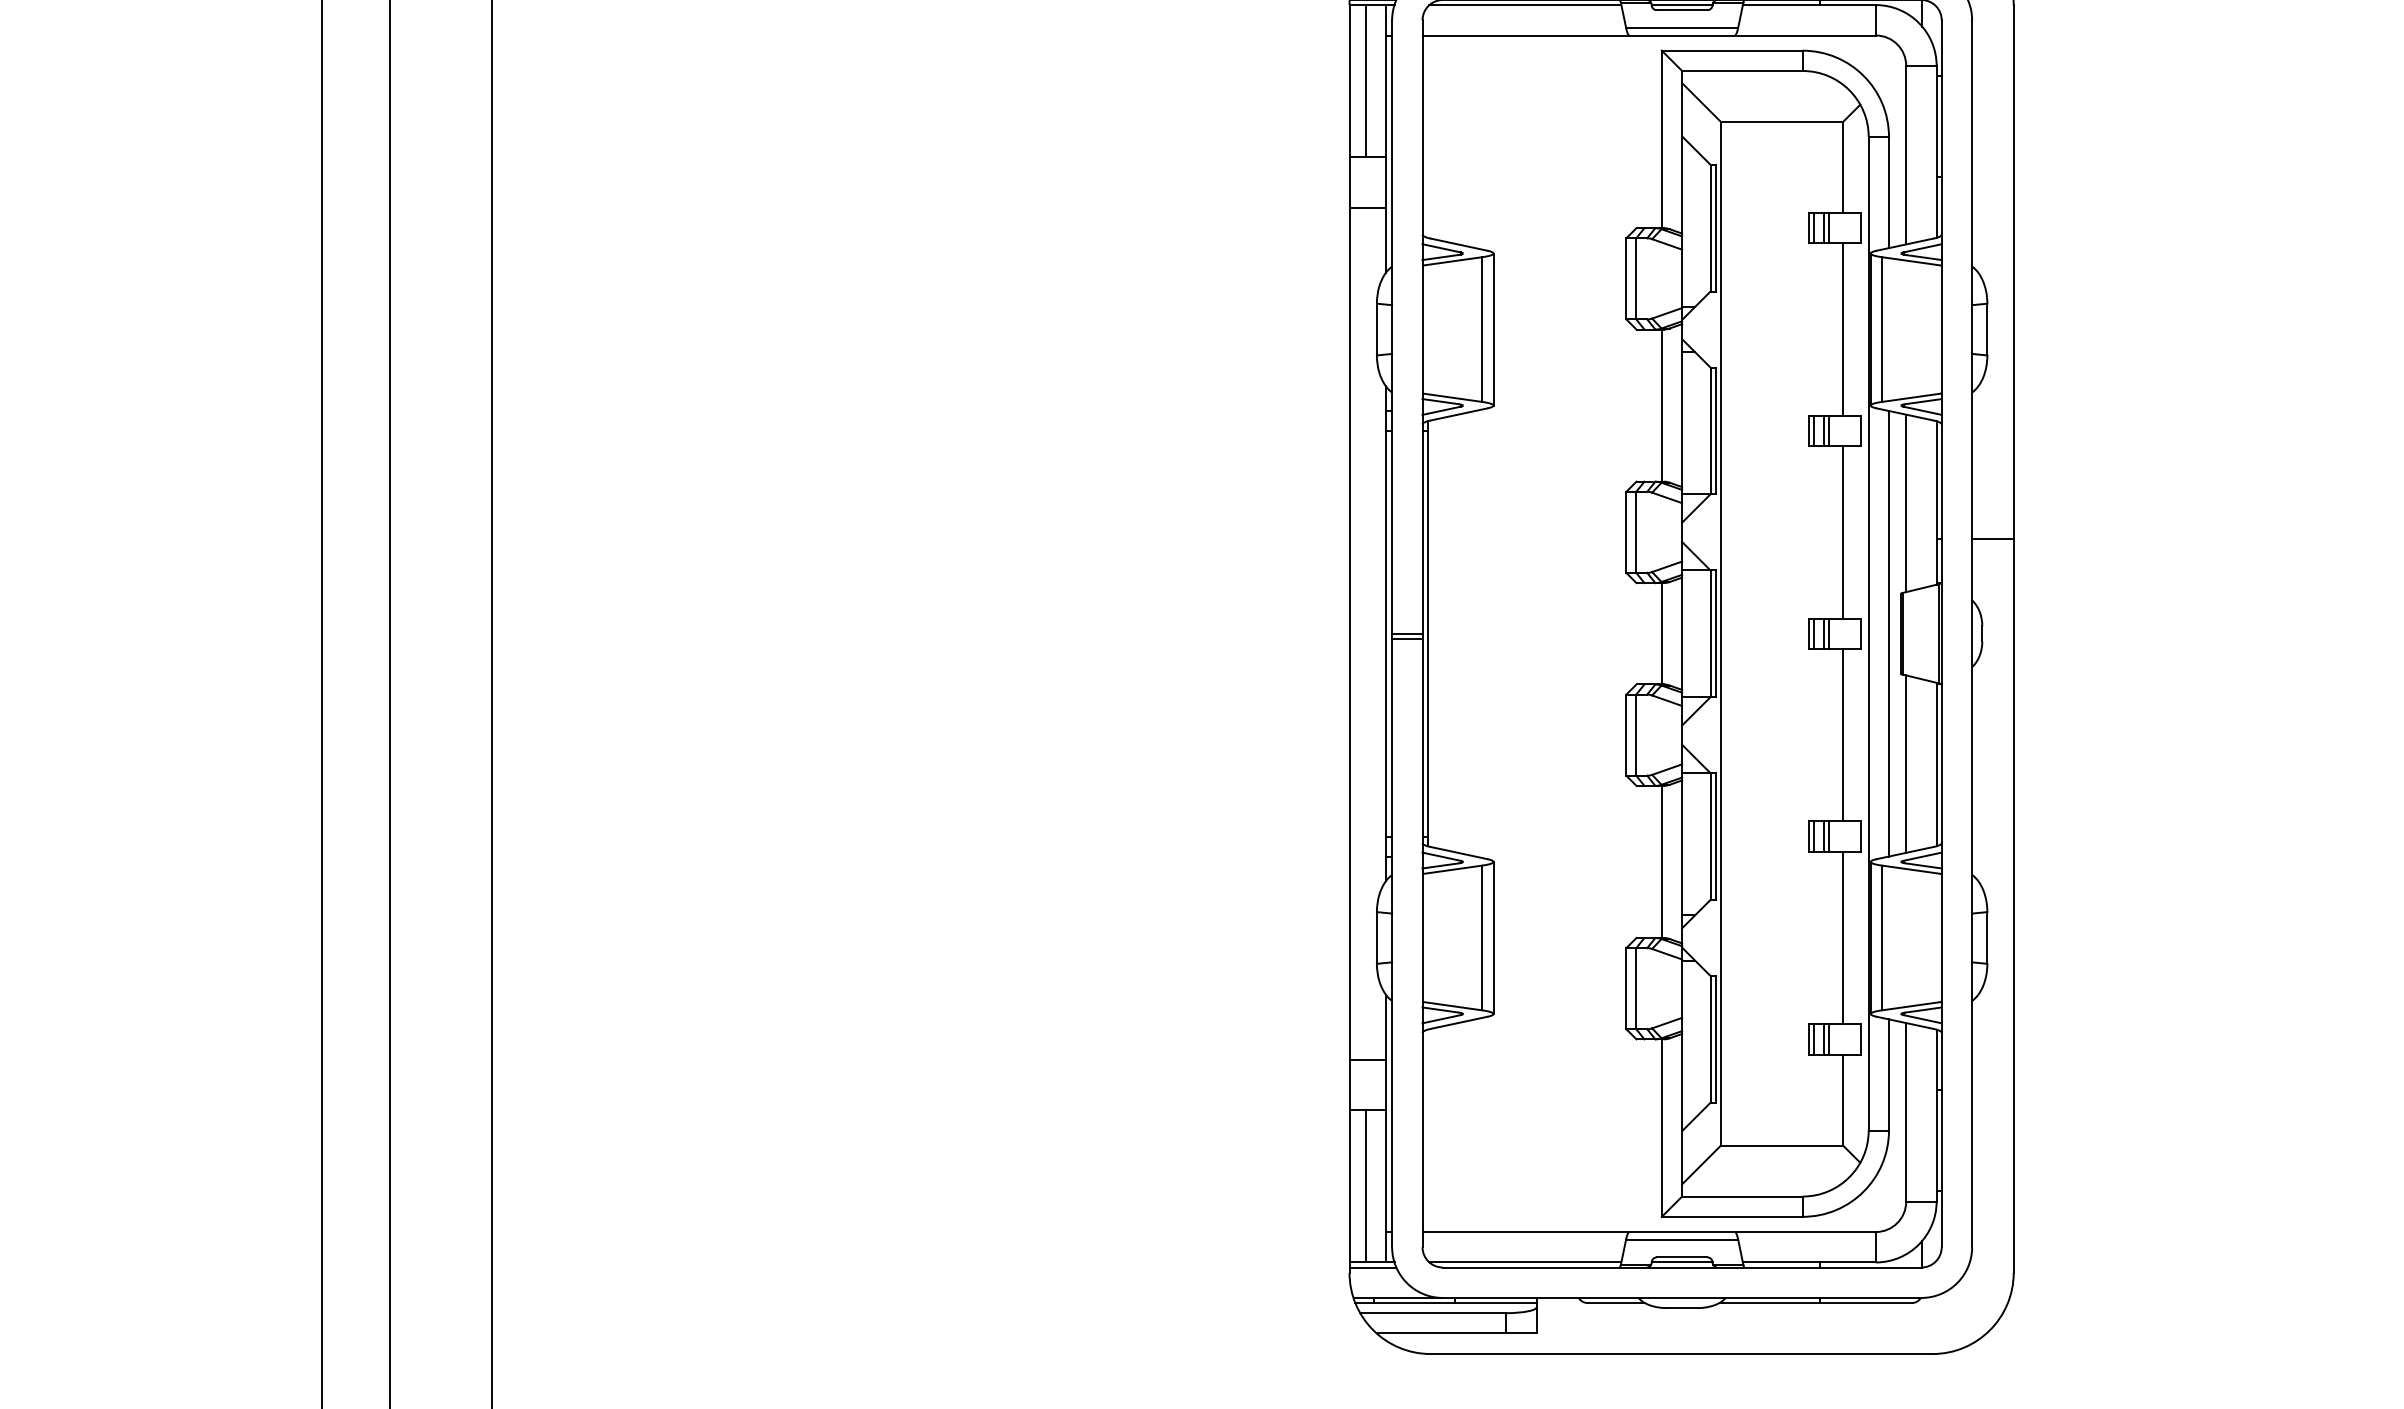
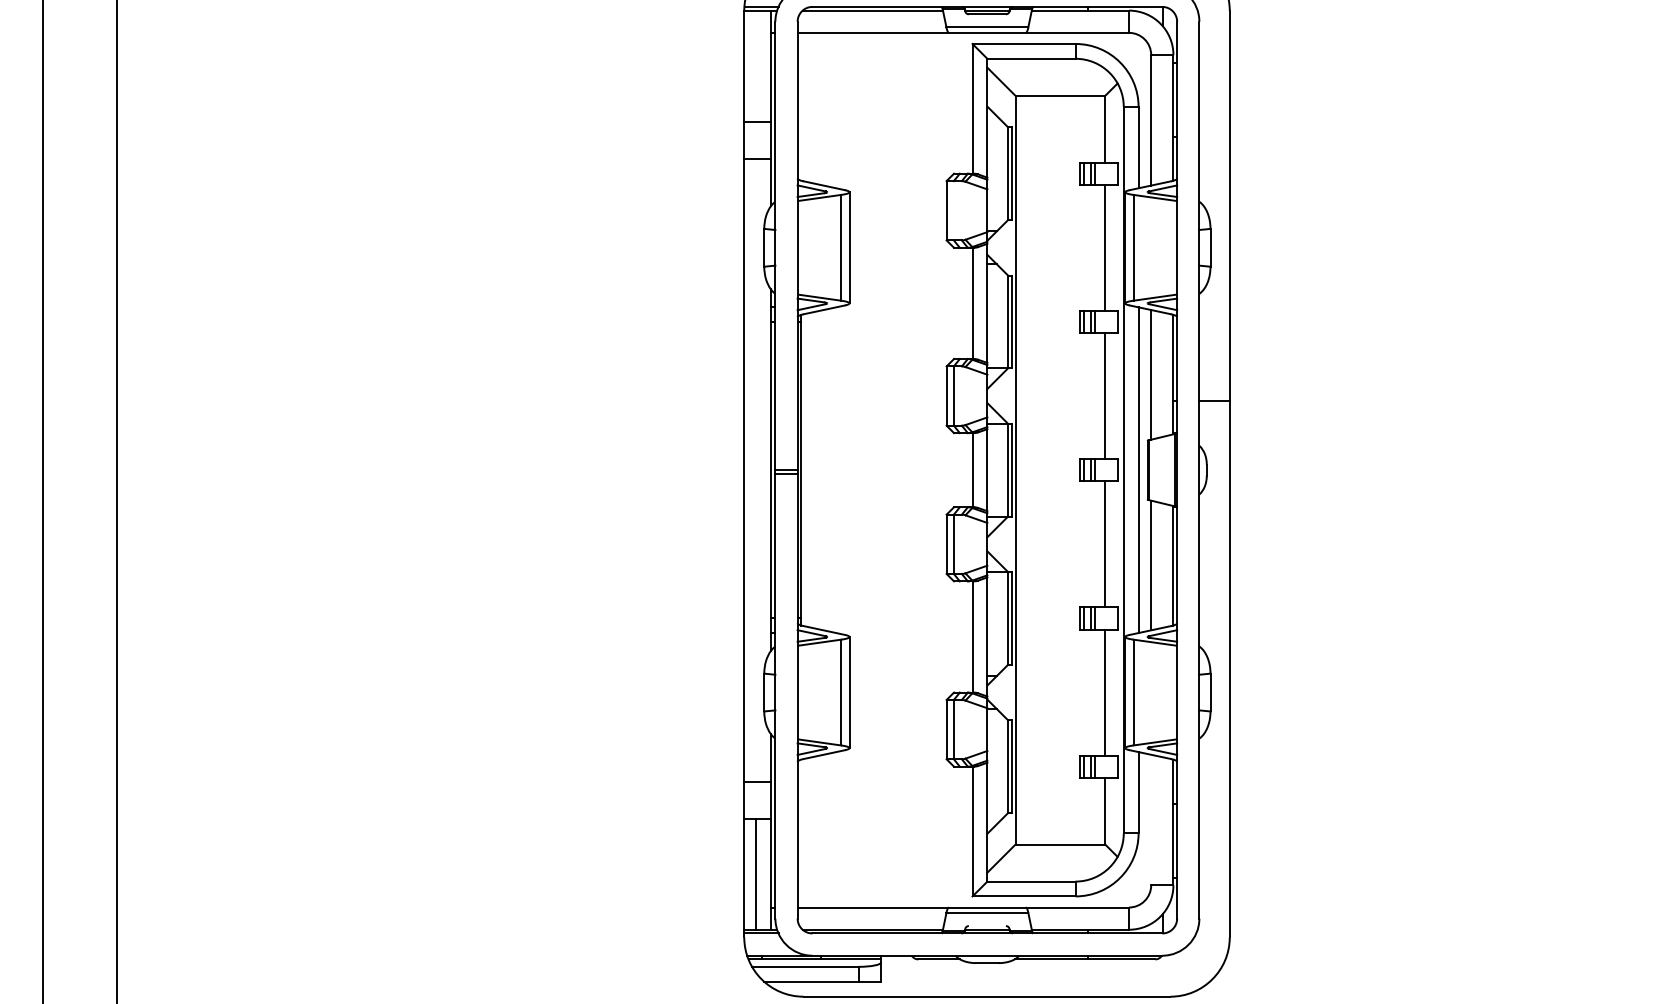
line: (1365, 81) -> (755, 66), removed
line: (1636, 278) -> (954, 210), removed
line: (1906, 1112) -> (1151, 820), removed
line: (1681, 1257) -> (986, 926), removed

